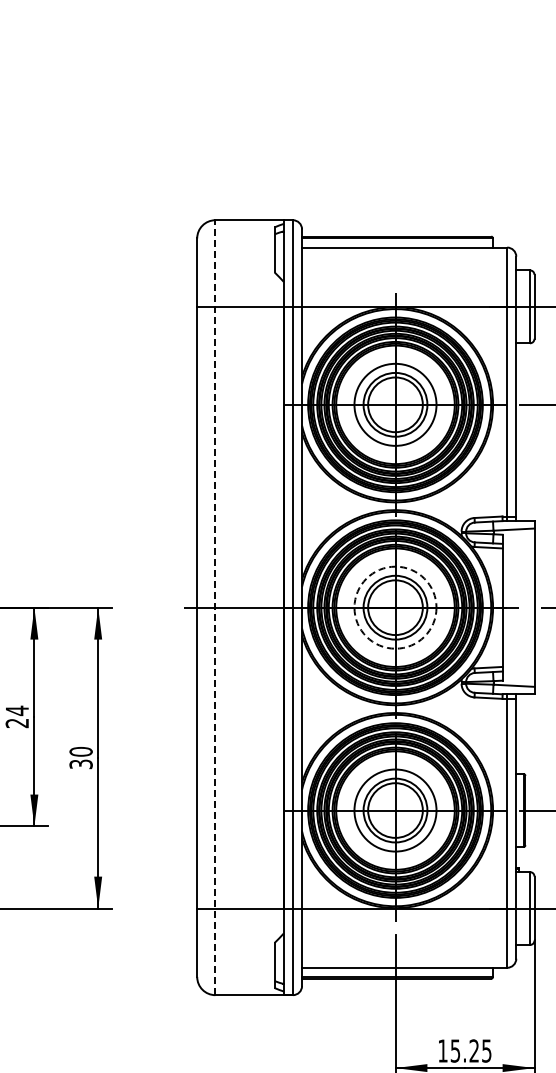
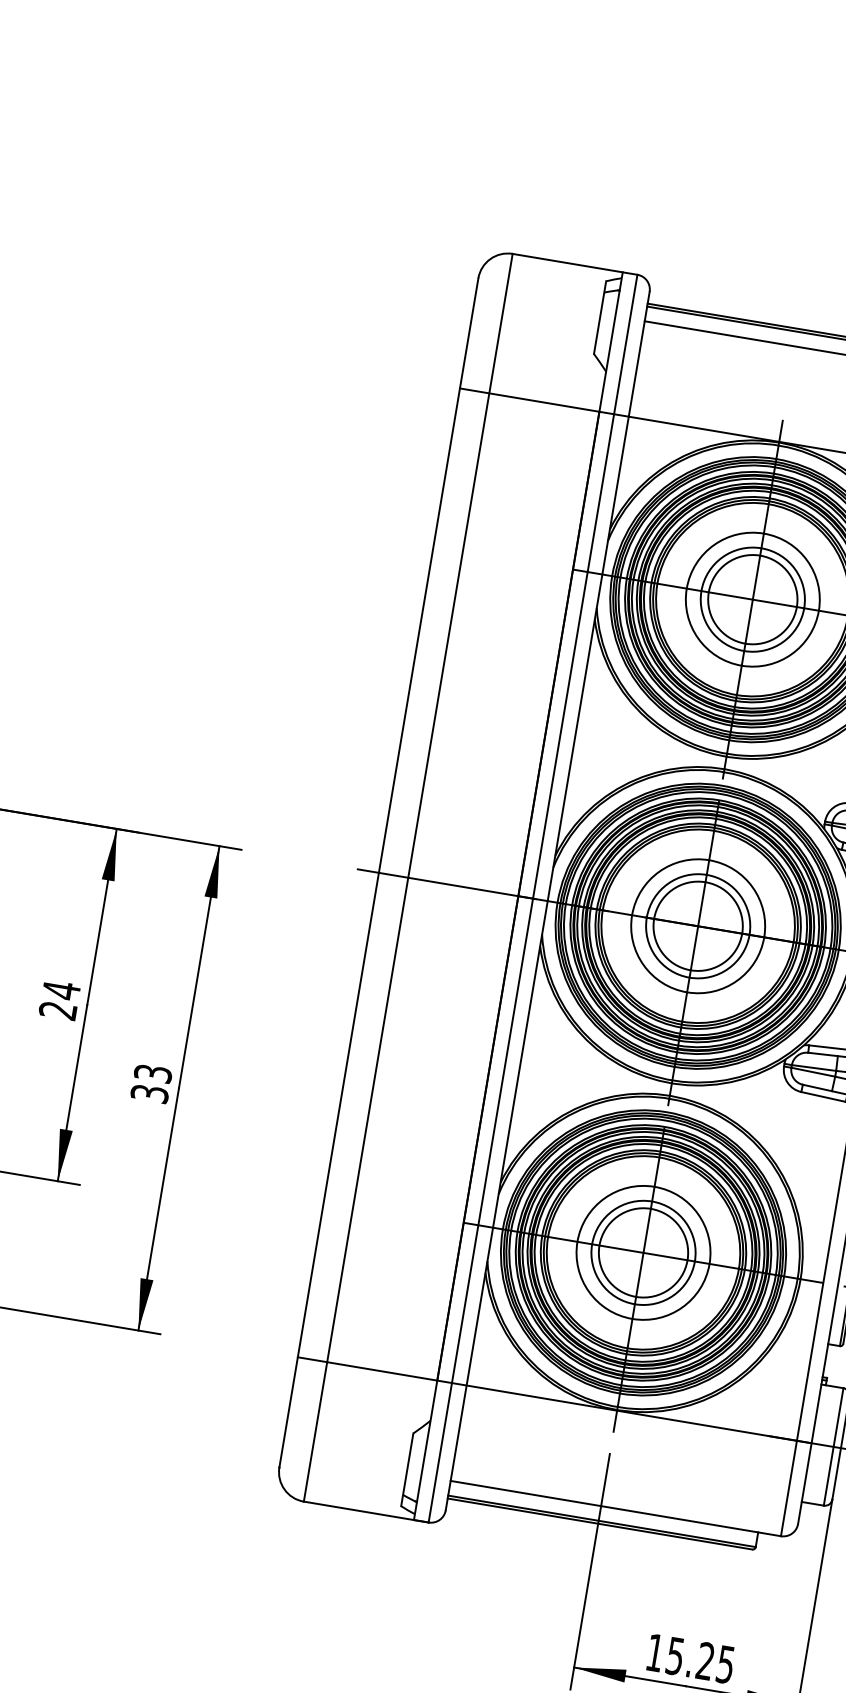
line: (215, 607) -> (408, 877), dashed -> solid
circle: (395, 607) -> (698, 925), dashed -> solid
text: (80, 751) -> (152, 1072), 30 -> 33

